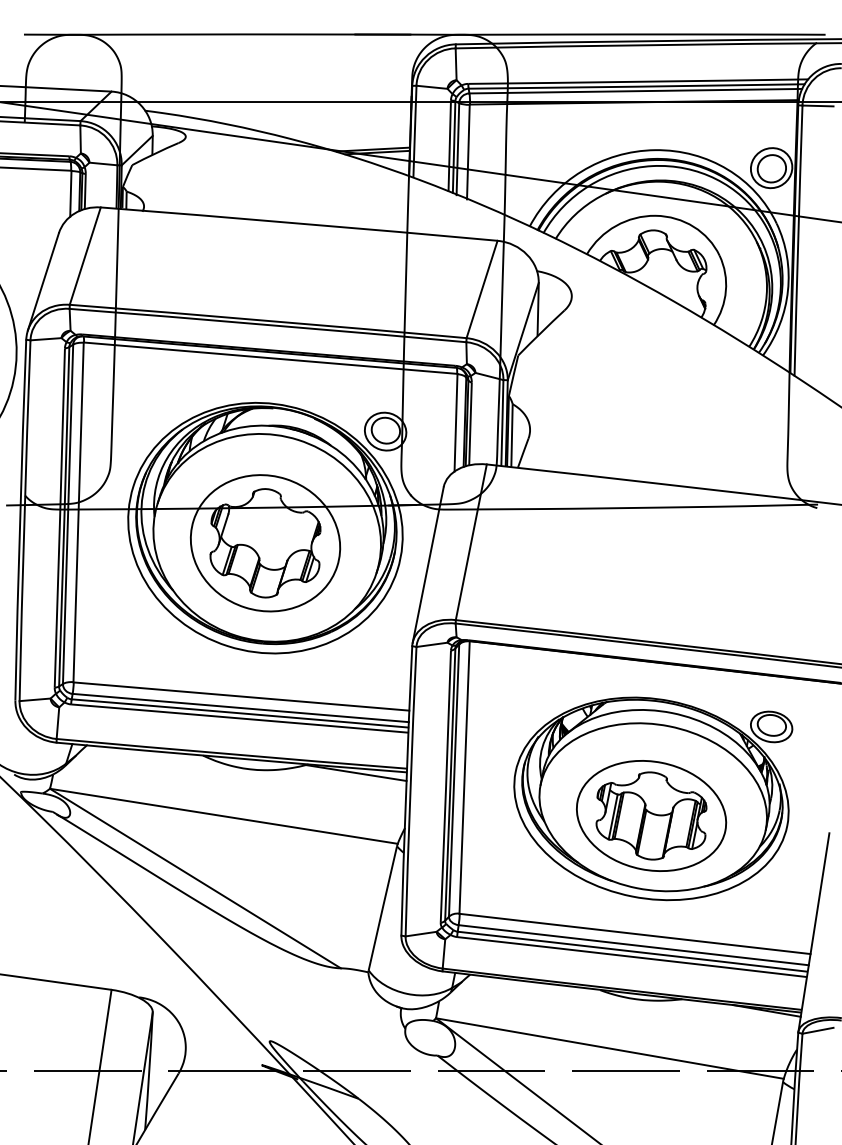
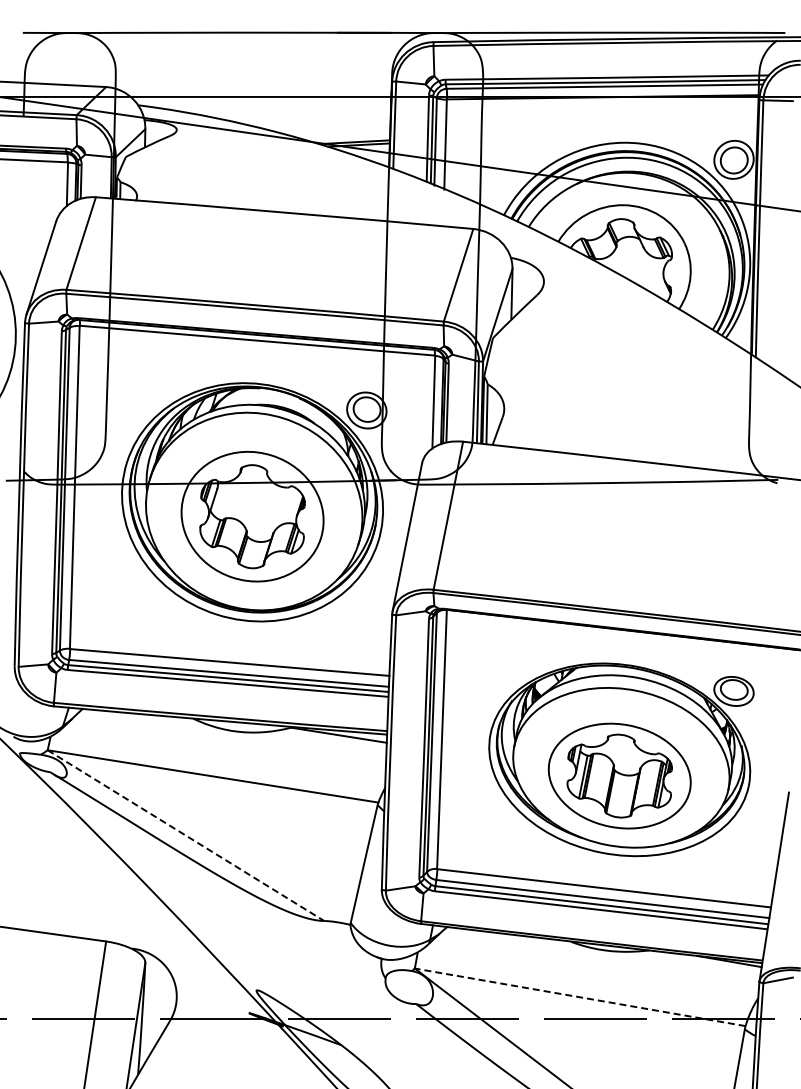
line: (194, 878) -> (185, 835), solid -> dashed
line: (610, 1048) -> (580, 997), solid -> dashed

